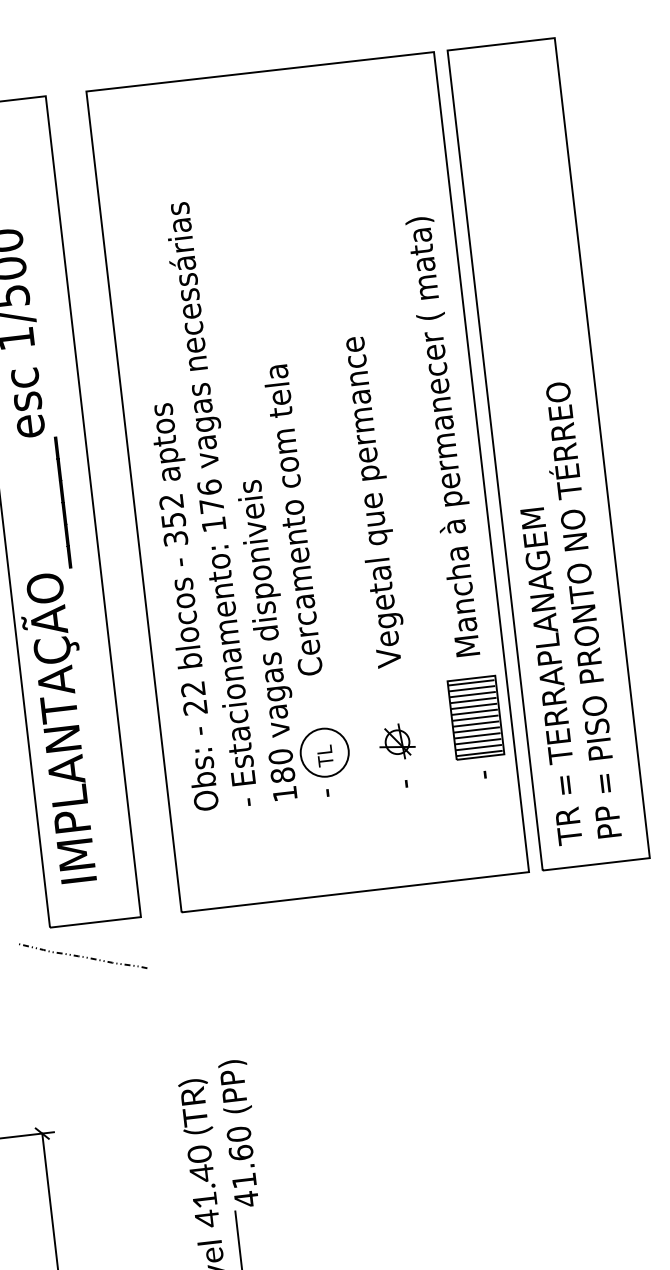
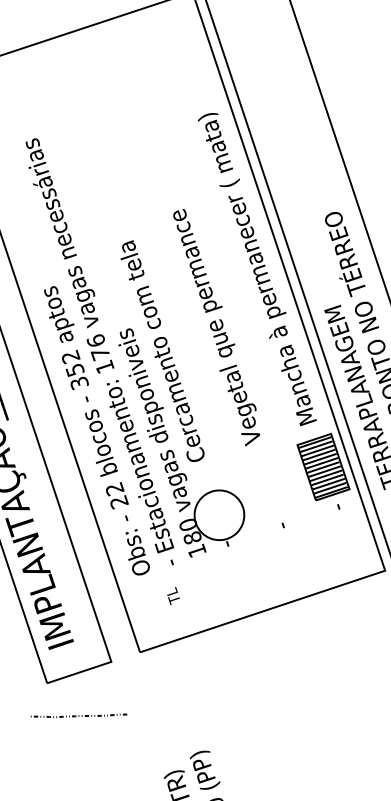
part: (397, 741) -> (270, 496), removed
circle: (324, 752) -> (219, 515), size x1.4
text: (325, 755) -> (173, 595), moved
curve: (83, 956) -> (79, 715), moved

